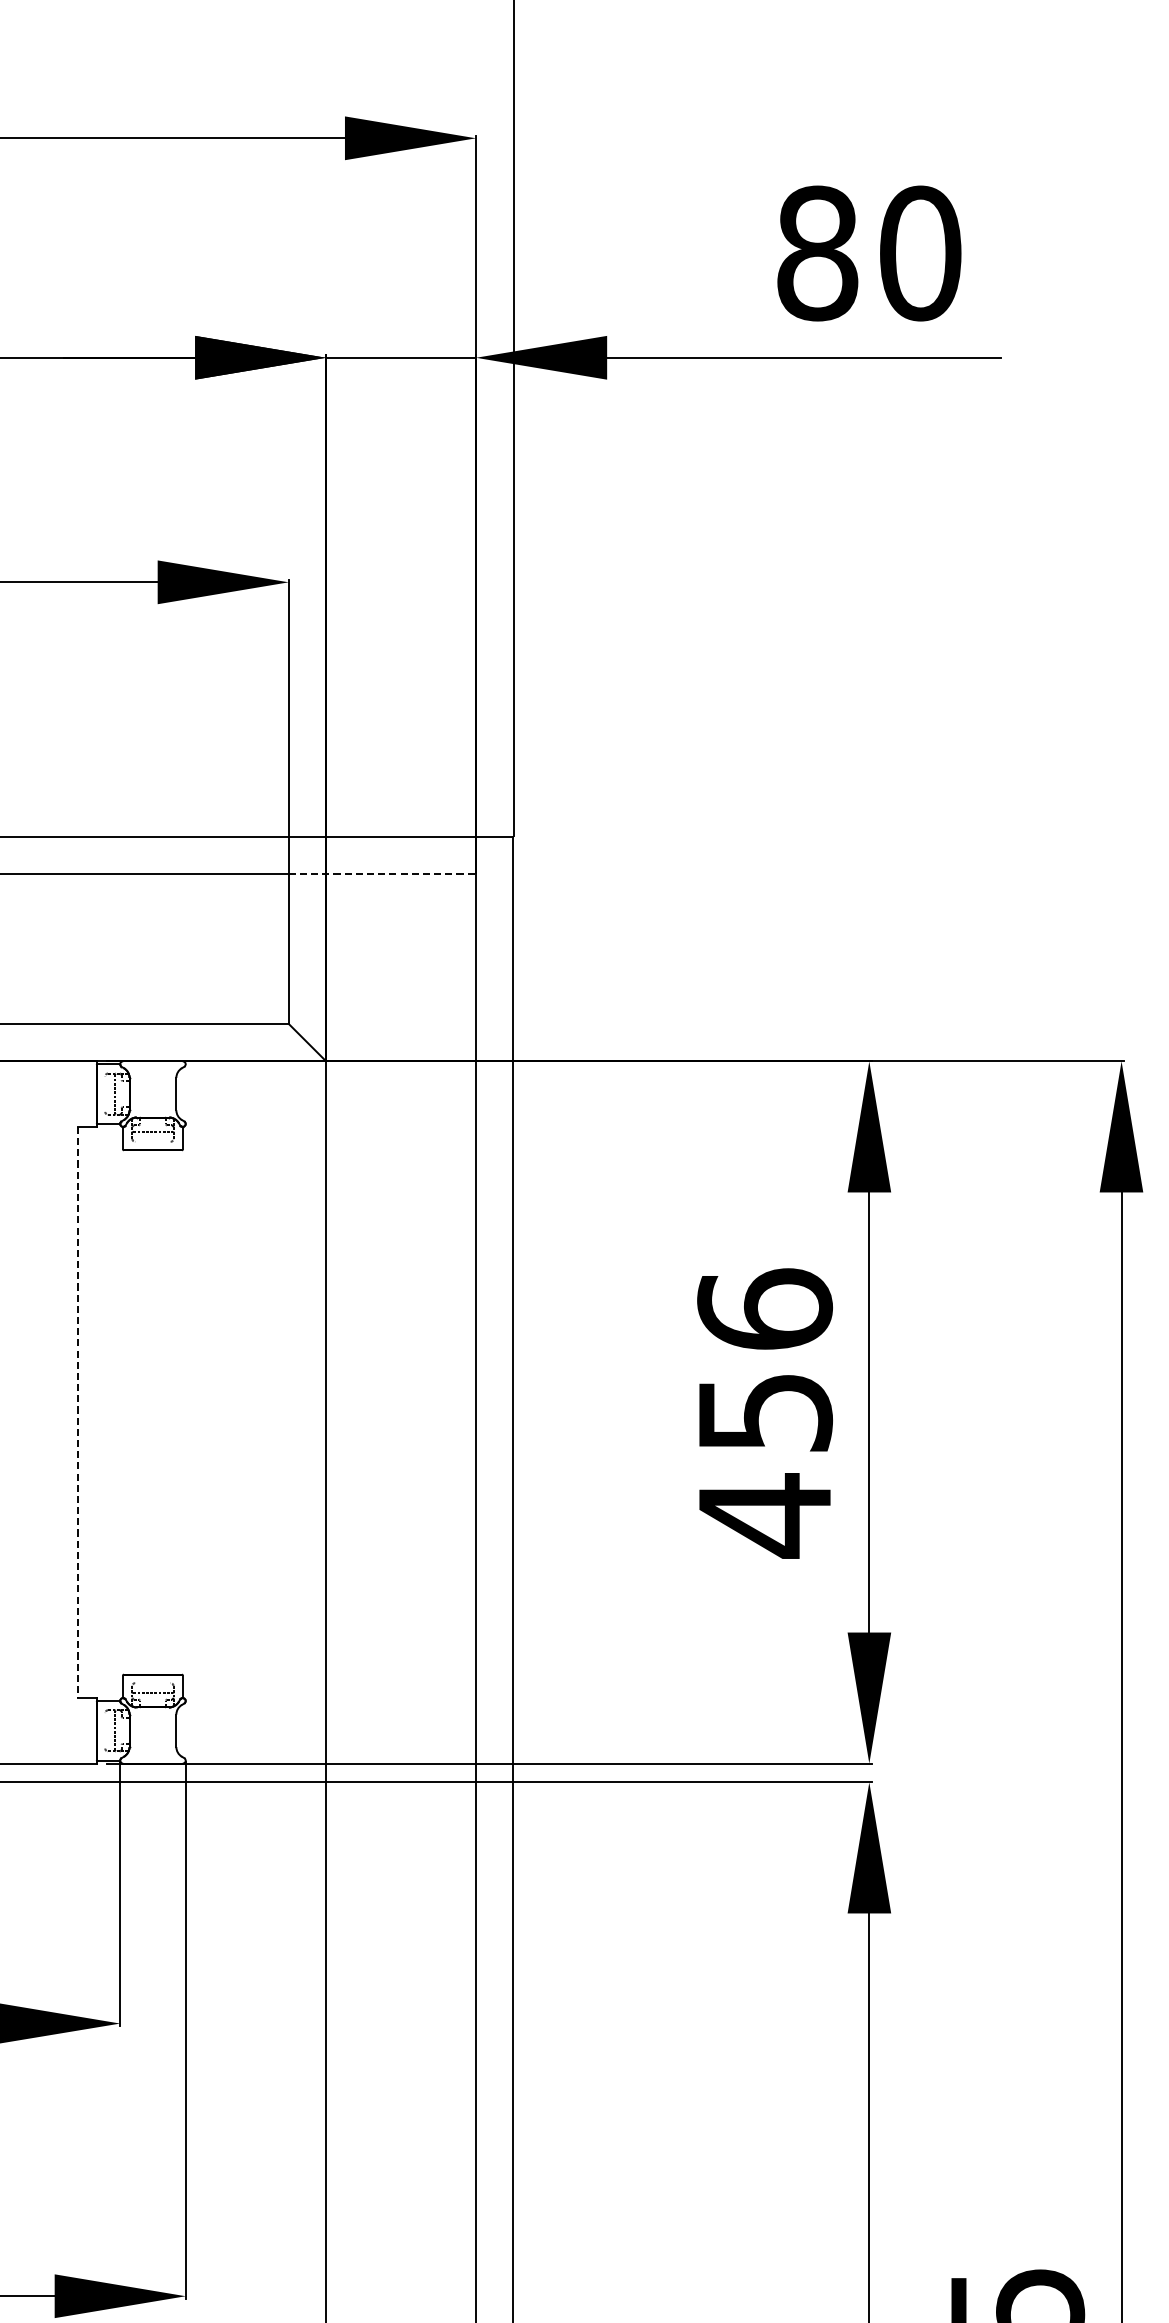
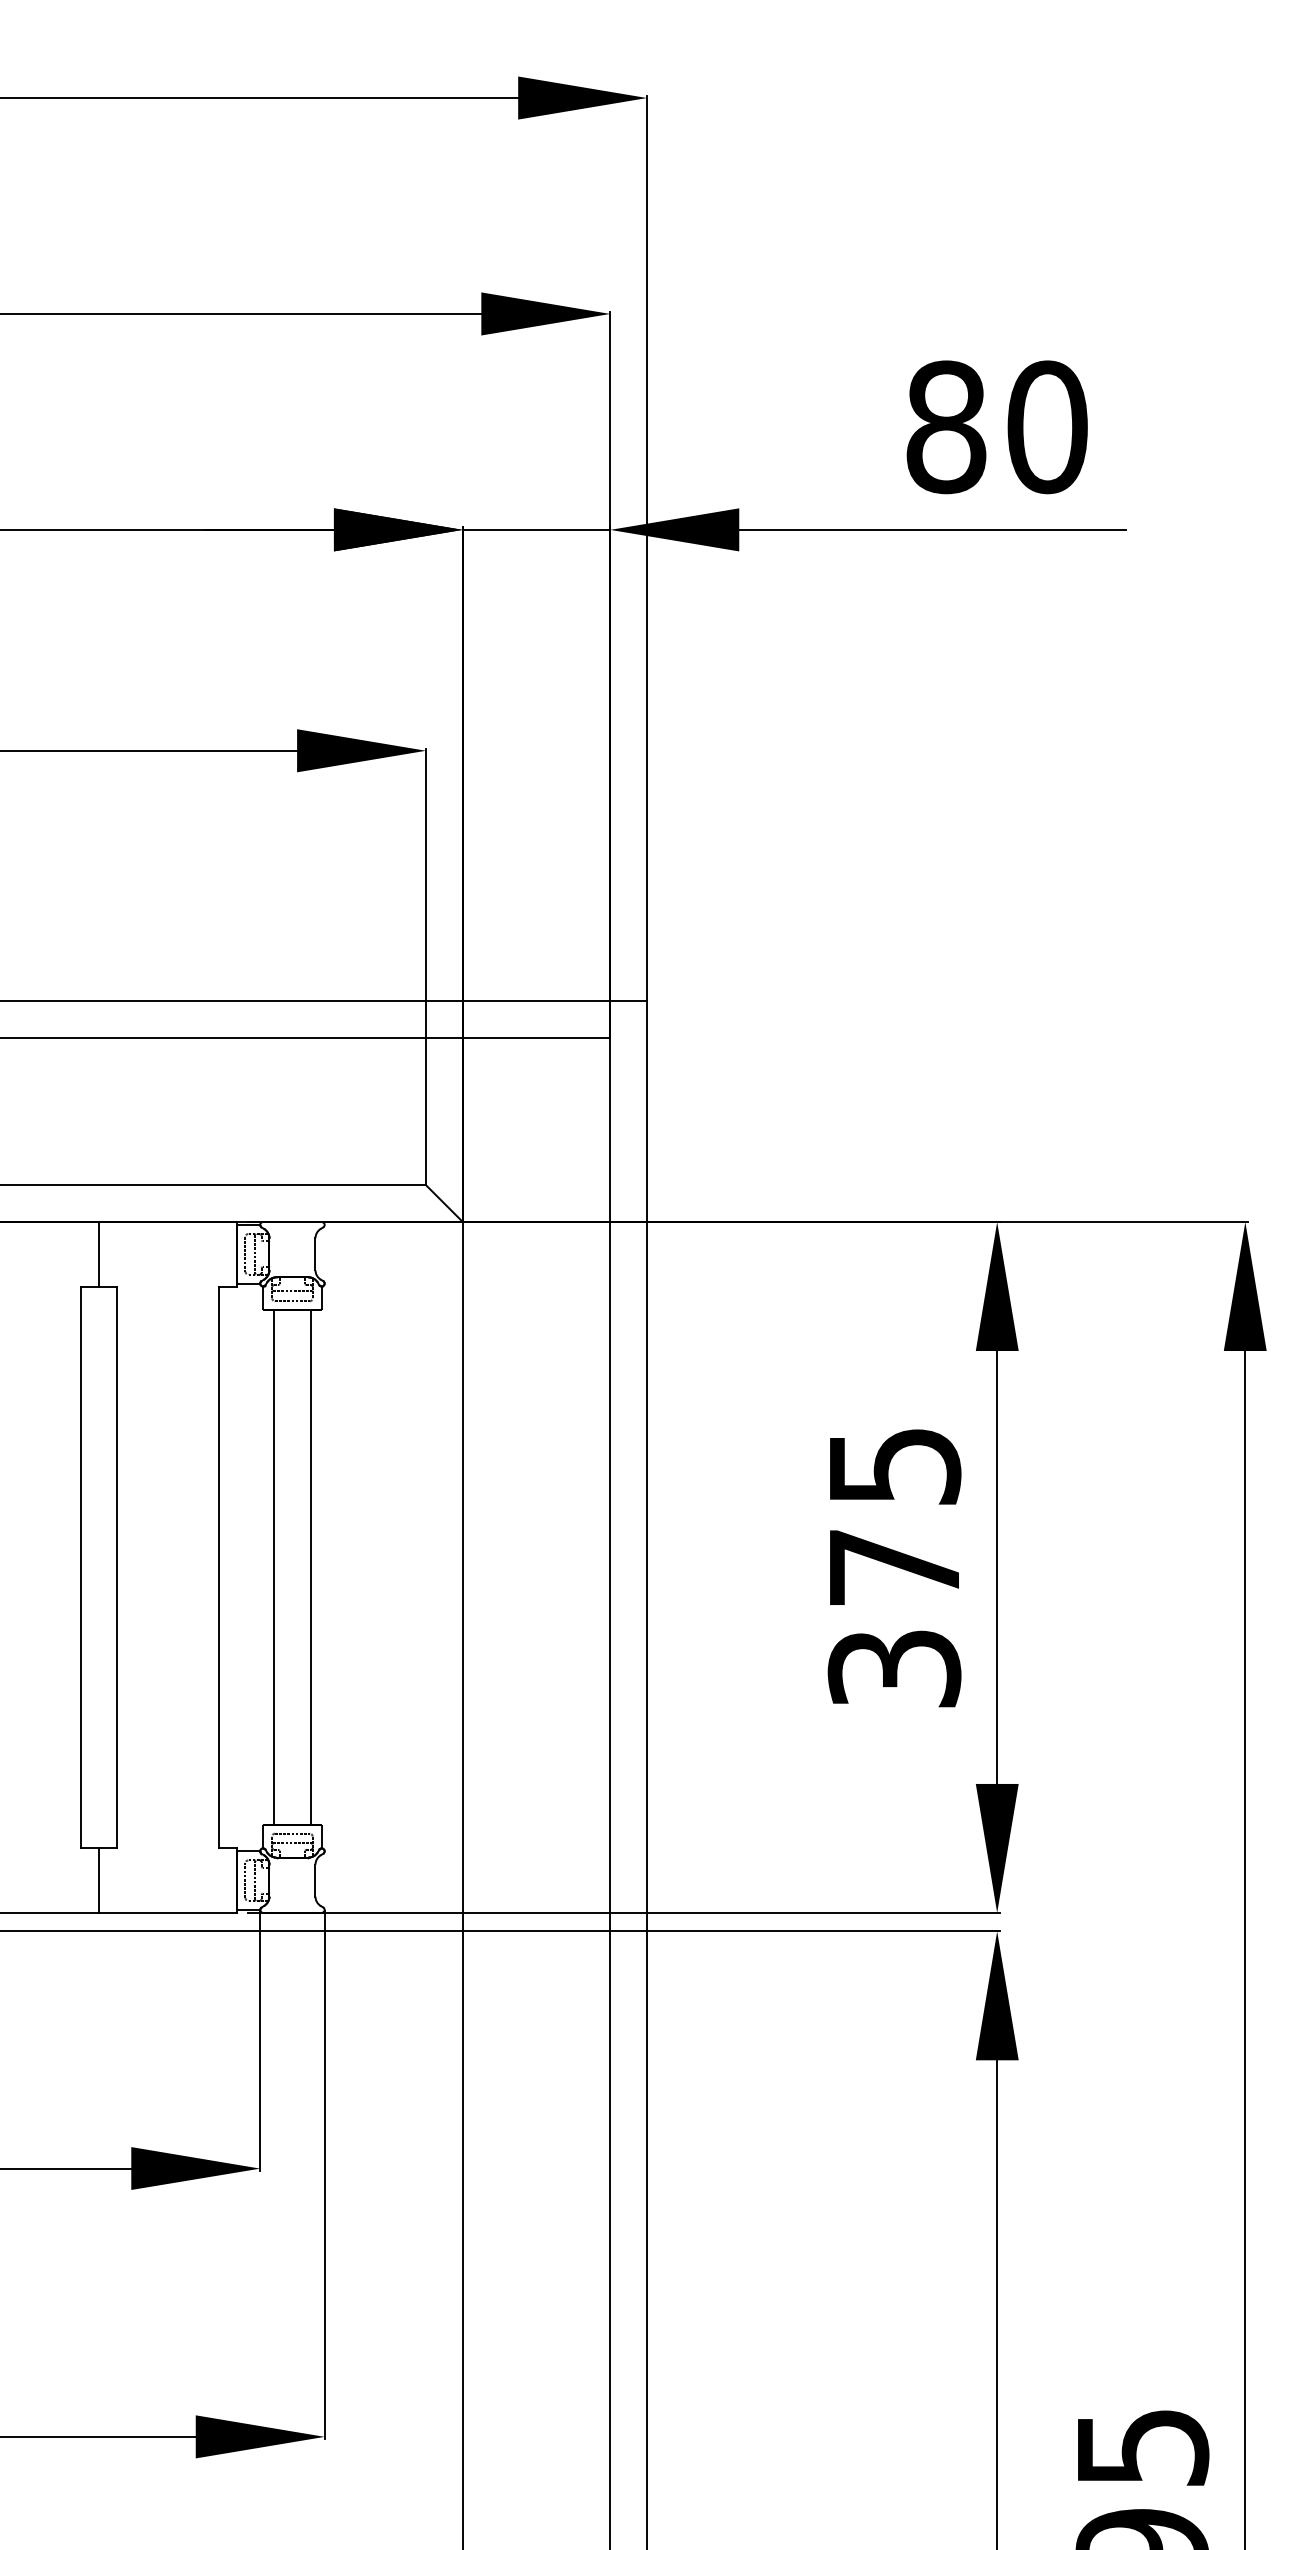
line: (382, 873) -> (518, 1037), dashed -> solid
line: (105, 1093) -> (245, 1253), added
line: (151, 1142) -> (291, 1301), added
line: (77, 1412) -> (218, 1567), dashed -> solid
line: (134, 1412) -> (274, 1567), added
line: (171, 1412) -> (310, 1567), added
text: (764, 1413) -> (894, 1568), 456 -> 375
line: (151, 1682) -> (291, 1833), added
line: (105, 1730) -> (245, 1880), added

